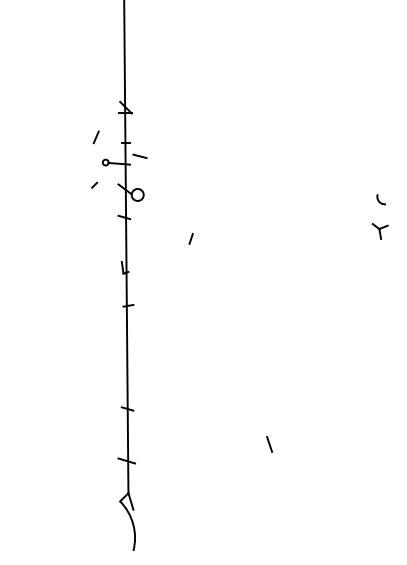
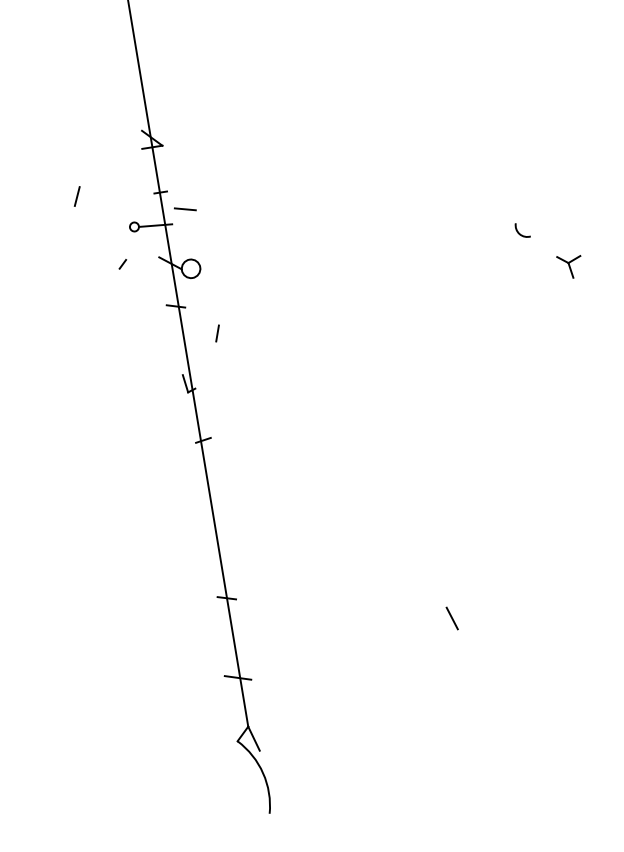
line: (95, 137) -> (76, 196), moved
arc: (379, 200) -> (519, 232), moved
line: (190, 238) -> (216, 333), moved

